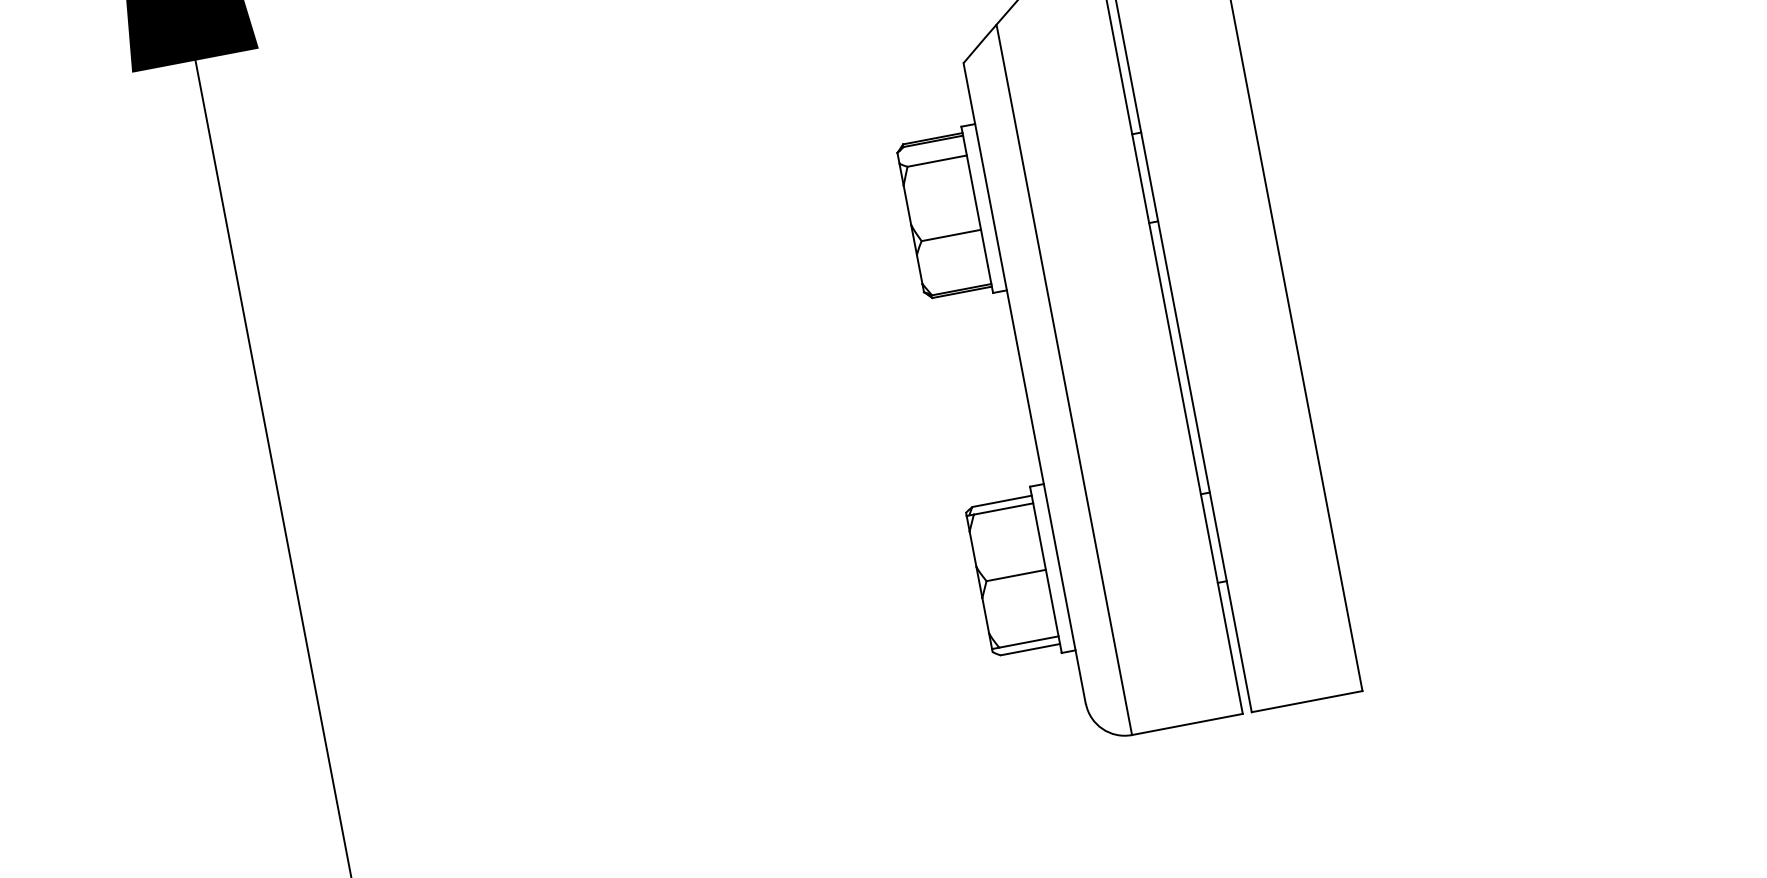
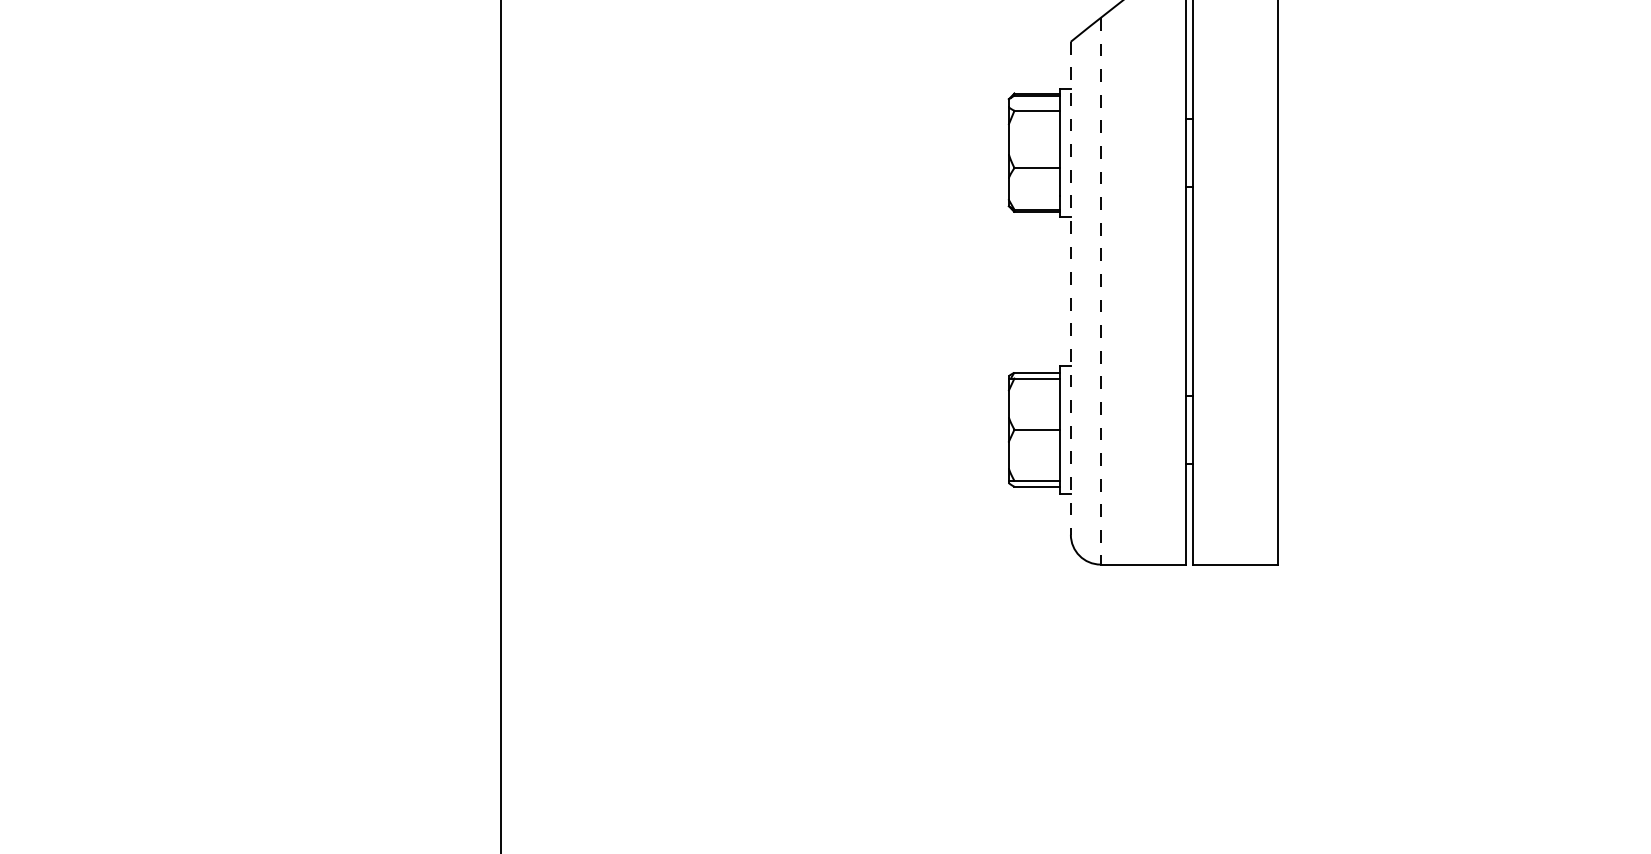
line: (1064, 380) -> (1100, 291), solid -> dashed
line: (1024, 383) -> (1070, 288), solid -> dashed

